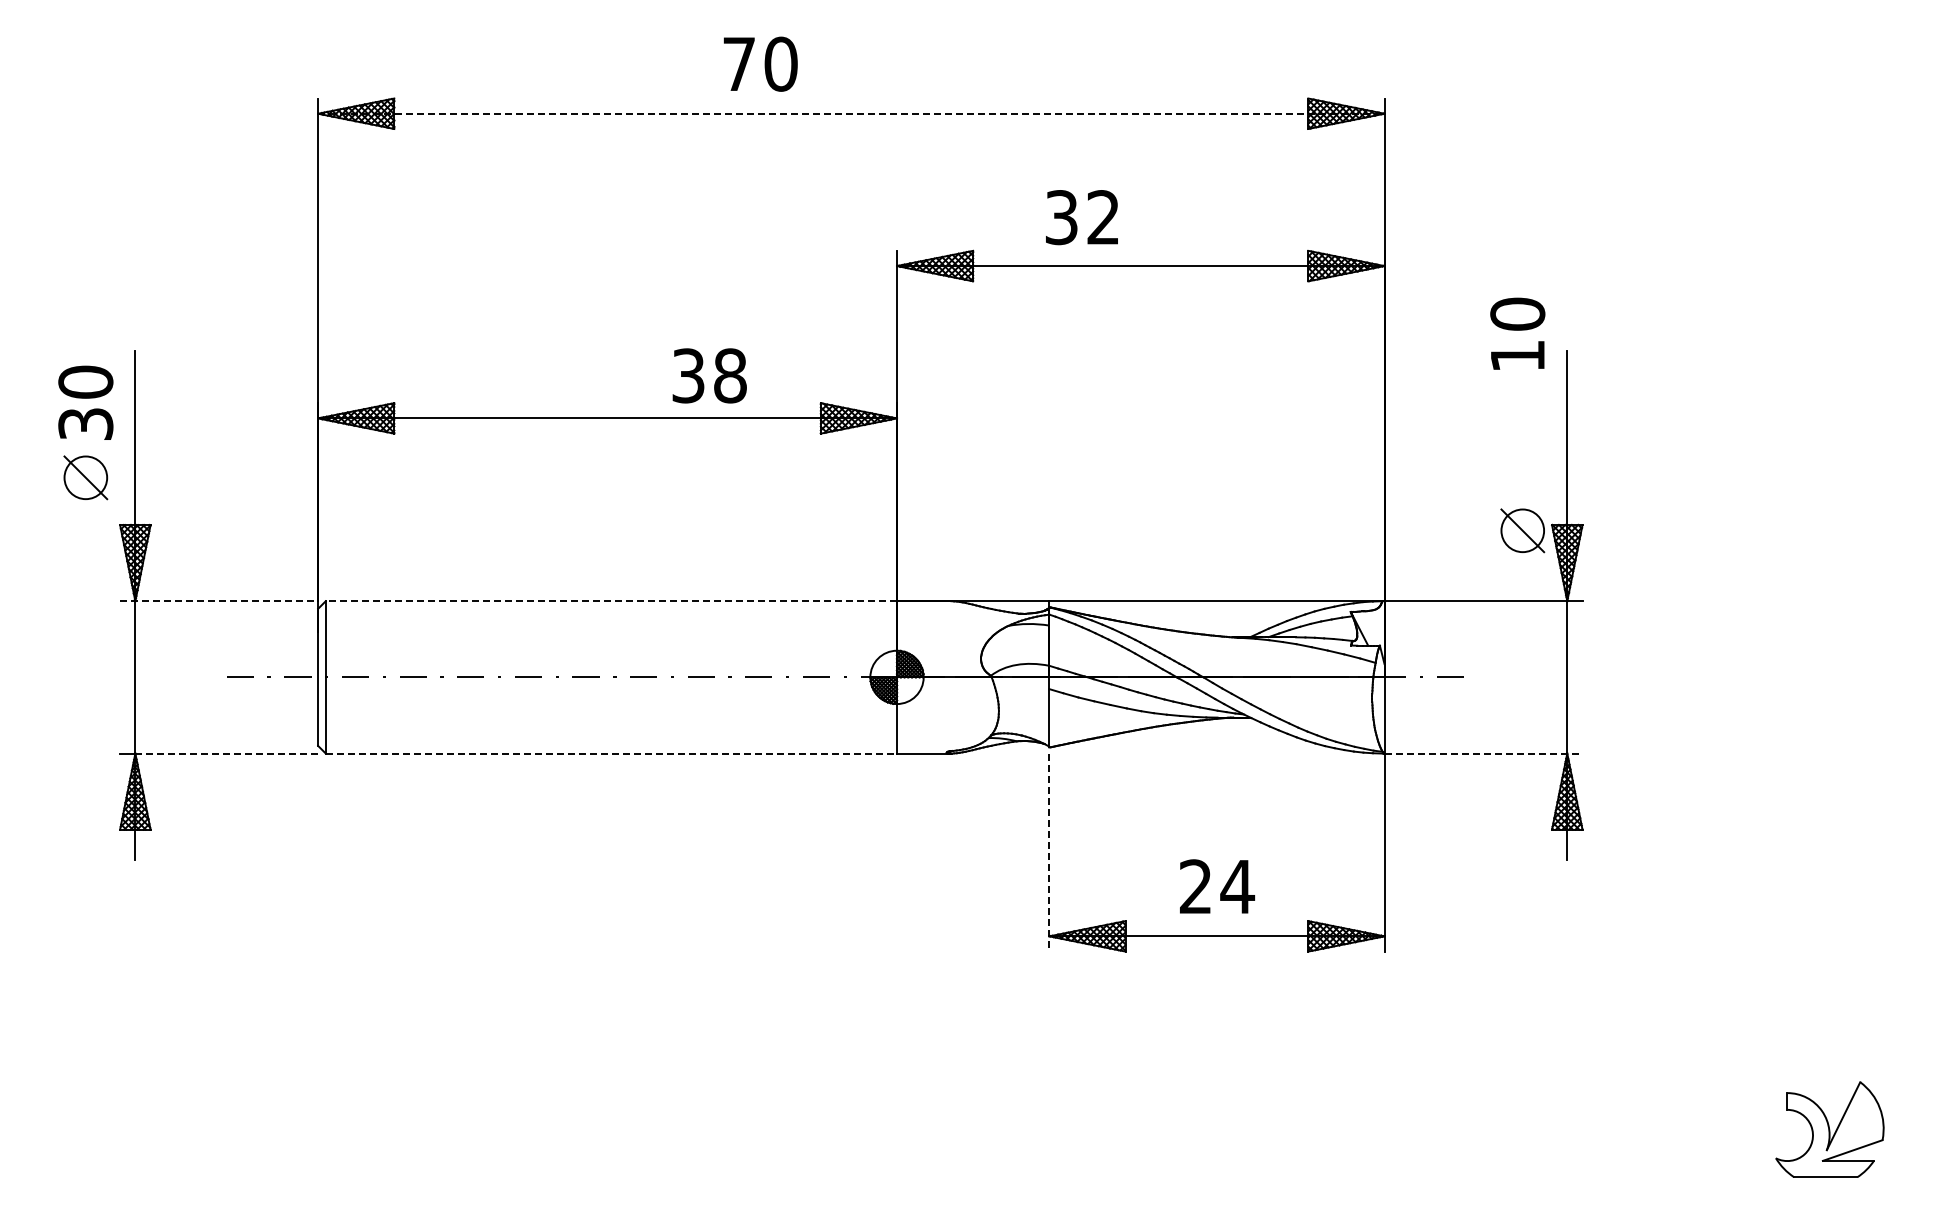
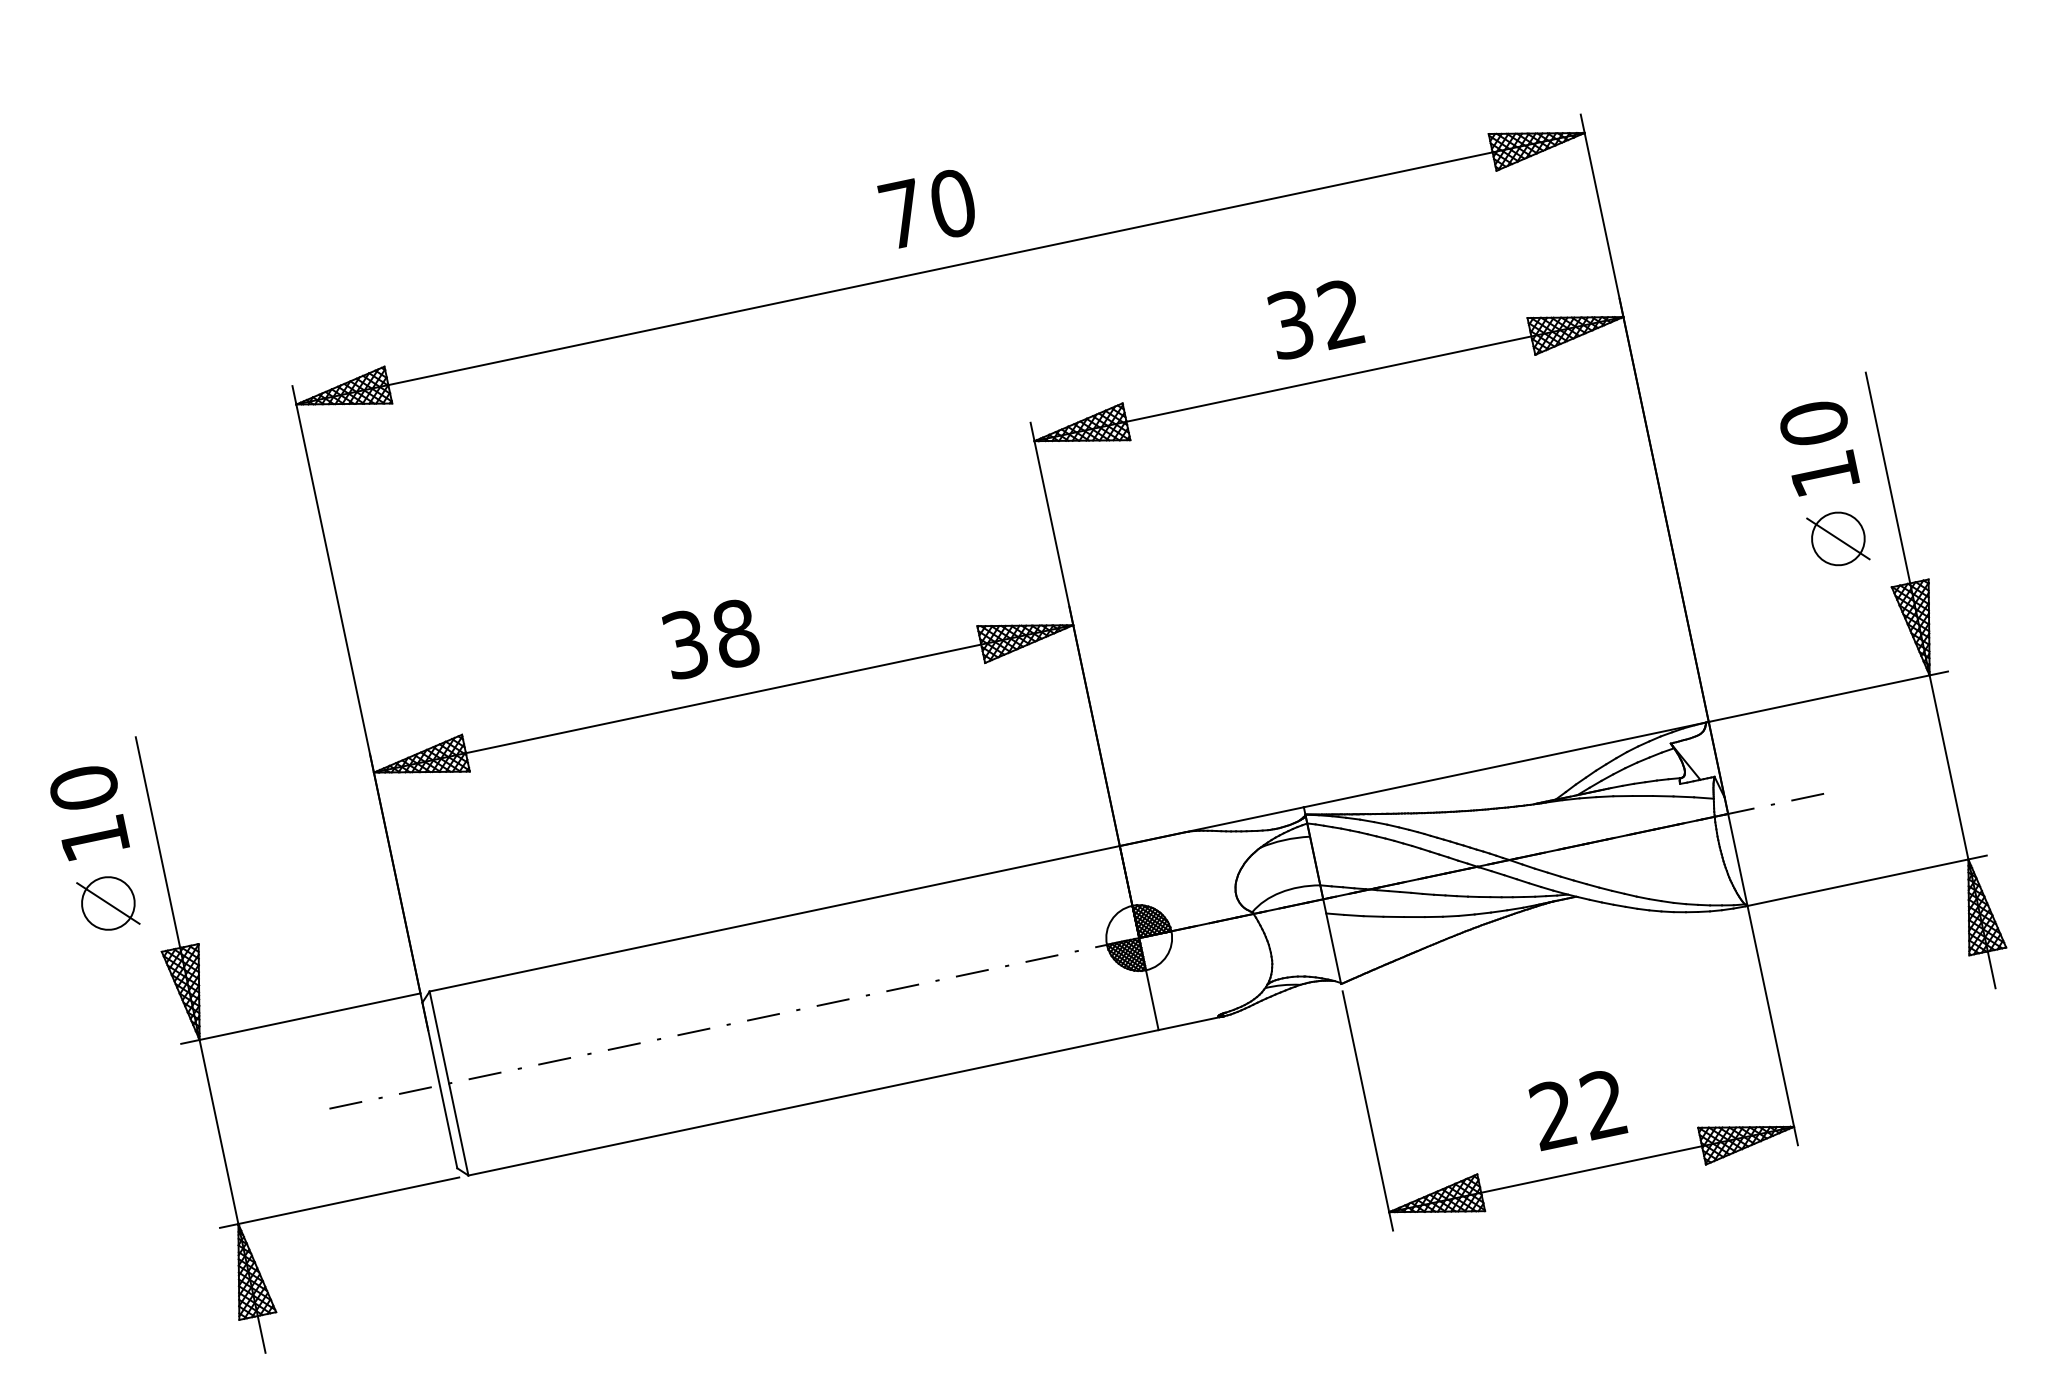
text: (760, 63) -> (927, 207), moved
line: (851, 113) -> (940, 268), dashed -> solid
text: (1081, 217) -> (1314, 319), moved
text: (1517, 333) -> (1818, 446), moved
text: (709, 375) -> (710, 638), moved
text: (85, 423) -> (94, 837), 30 -> 10
part: (1522, 530) -> (1837, 538), moved
line: (219, 601) -> (301, 1018), dashed -> solid
line: (611, 601) -> (774, 919), dashed -> solid
line: (226, 753) -> (348, 1200), dashed -> solid
line: (611, 753) -> (813, 1102), dashed -> solid
line: (1484, 753) -> (1868, 880), dashed -> solid
line: (1049, 853) -> (1368, 1112), dashed -> solid
text: (1237, 886) -> (1603, 1104), 24 -> 22

